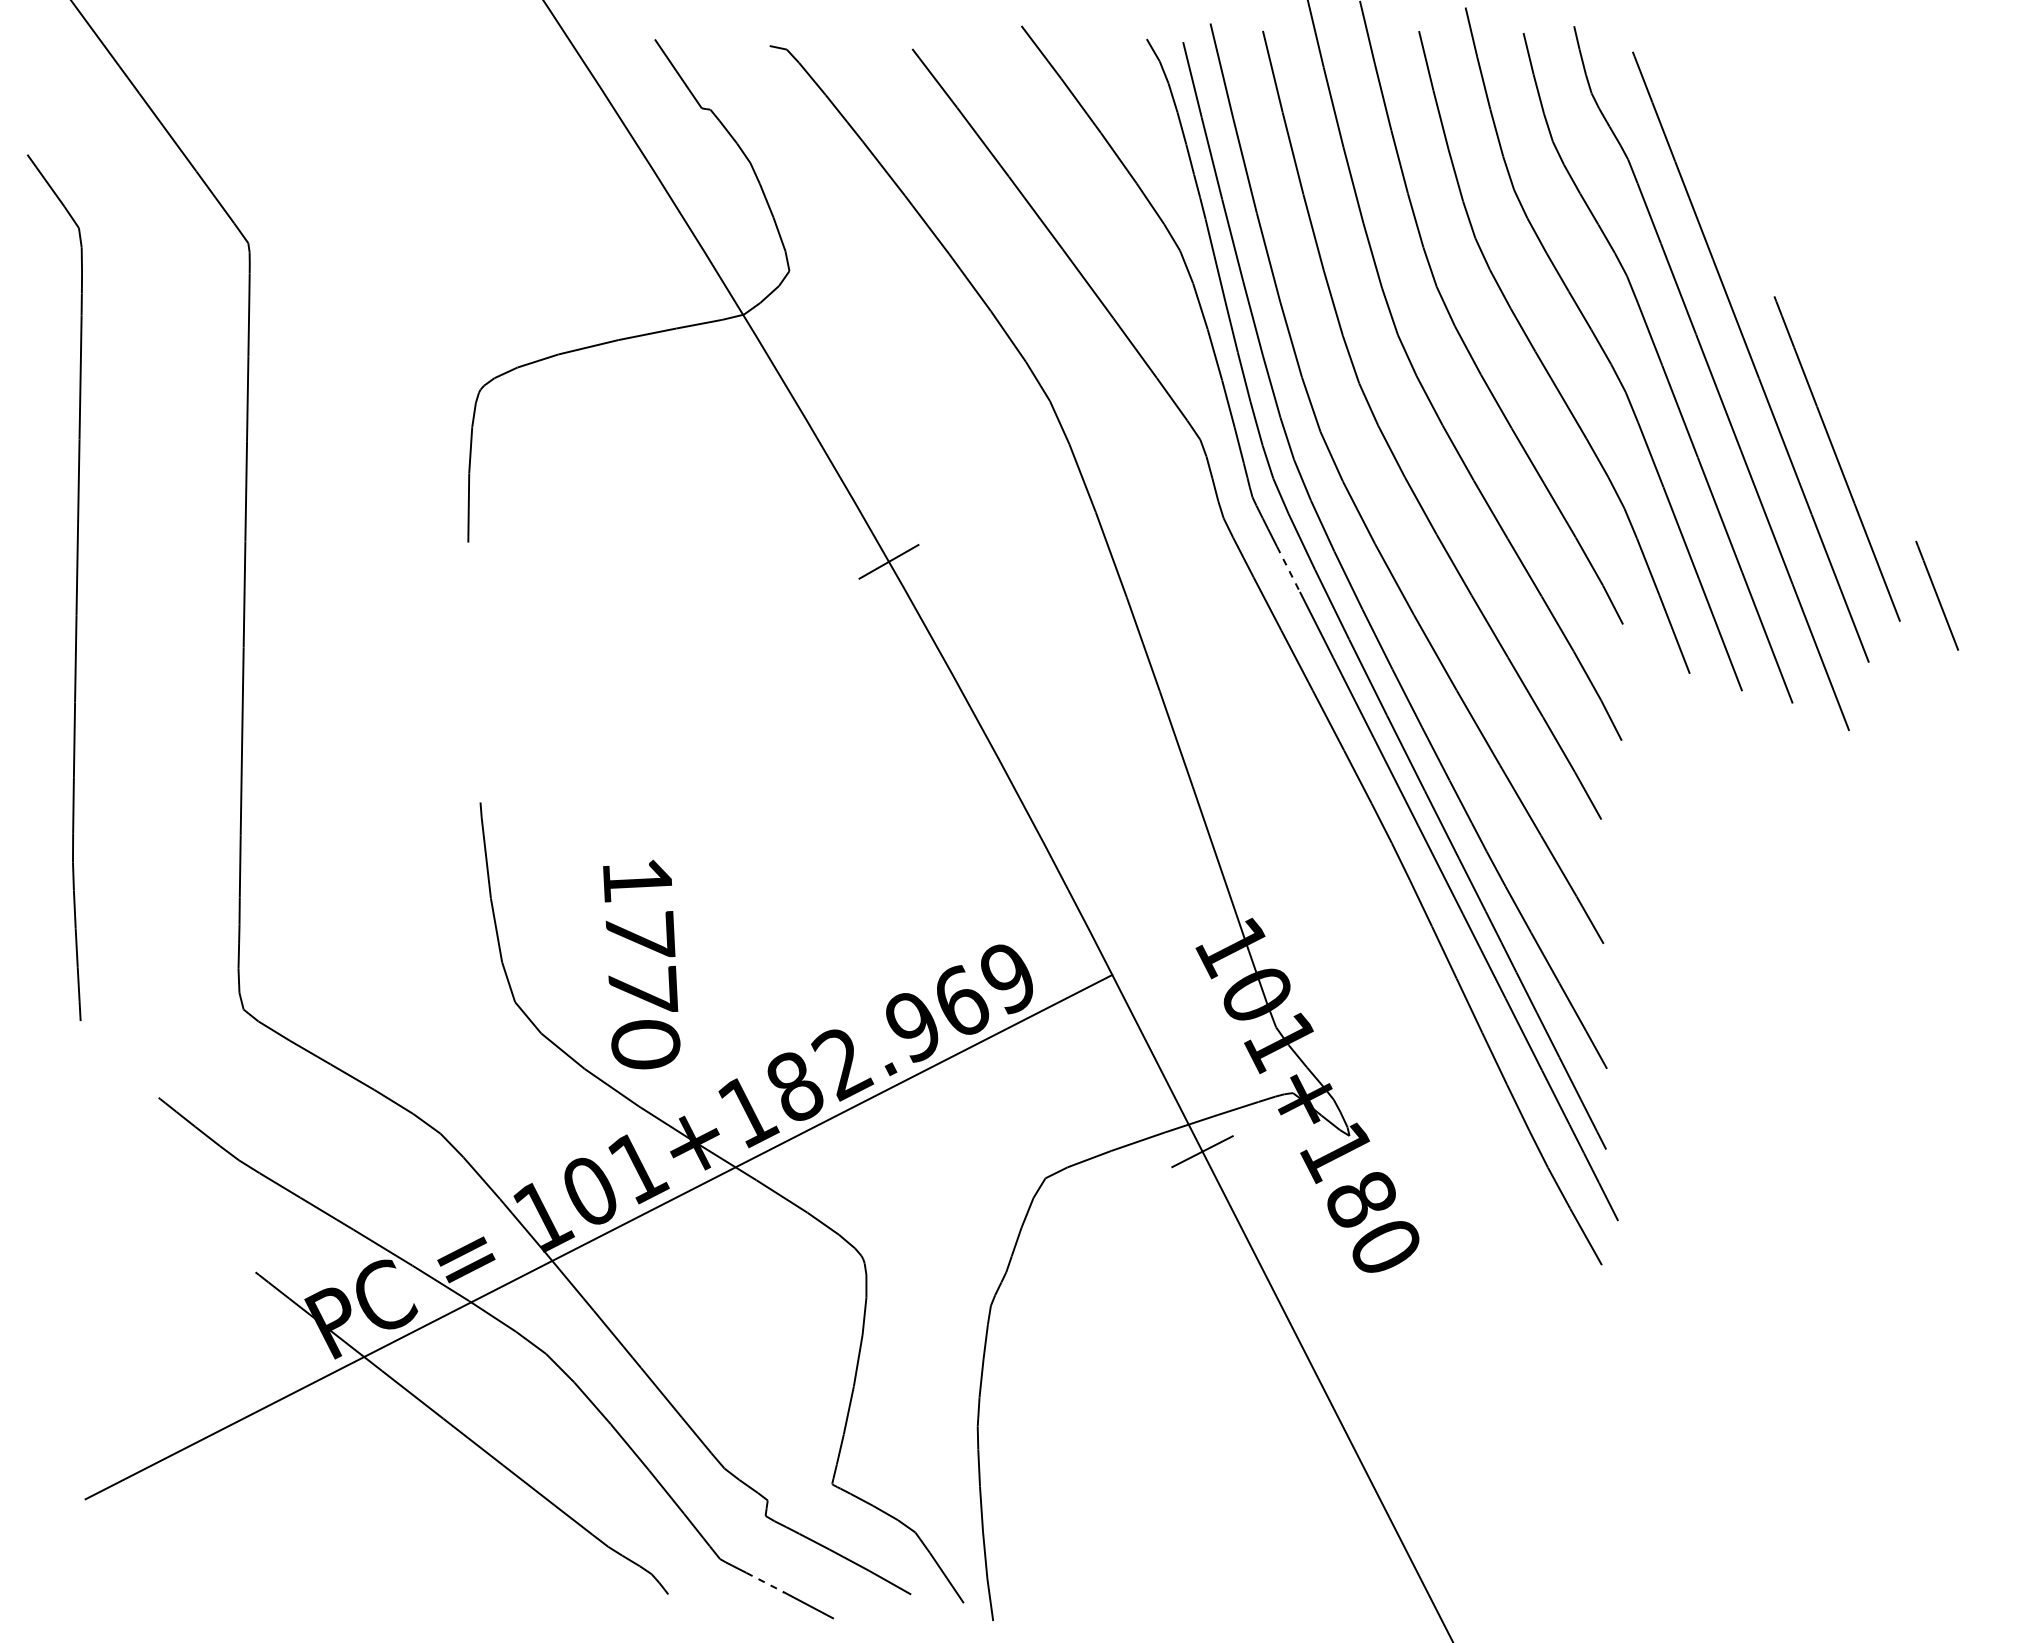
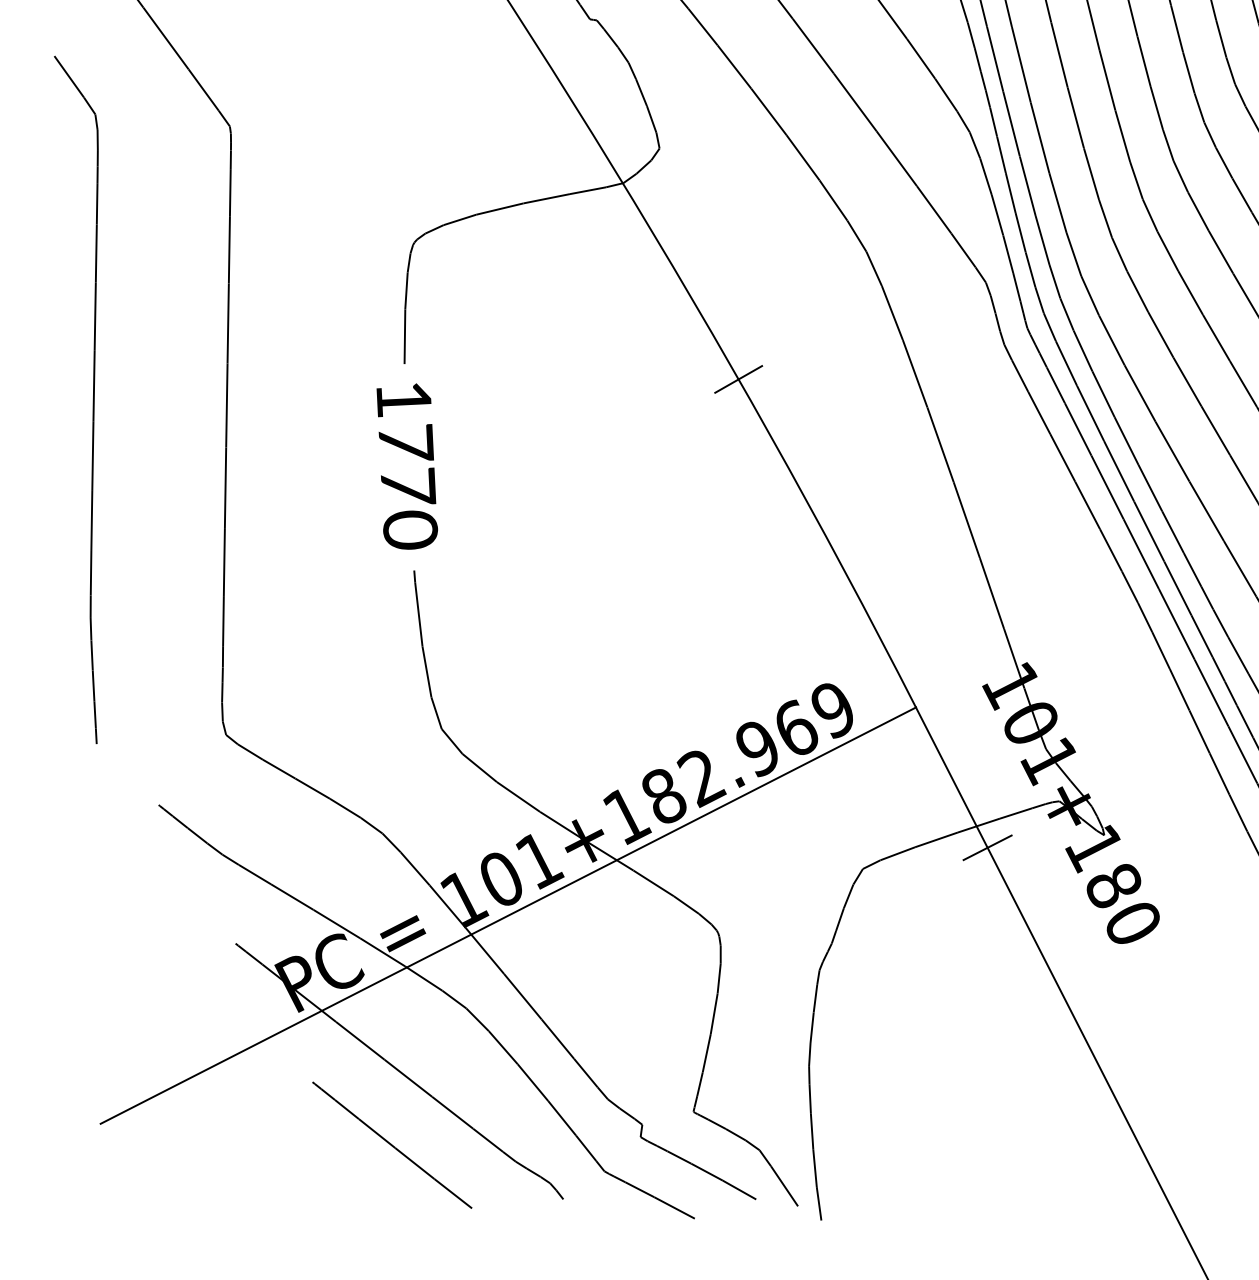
line: (1288, 569) -> (1055, 385), dashed -> solid
text: (641, 964) -> (407, 466), moved
line: (452, 1526) -> (392, 1145), added
line: (764, 1582) -> (639, 1189), dashed -> solid

